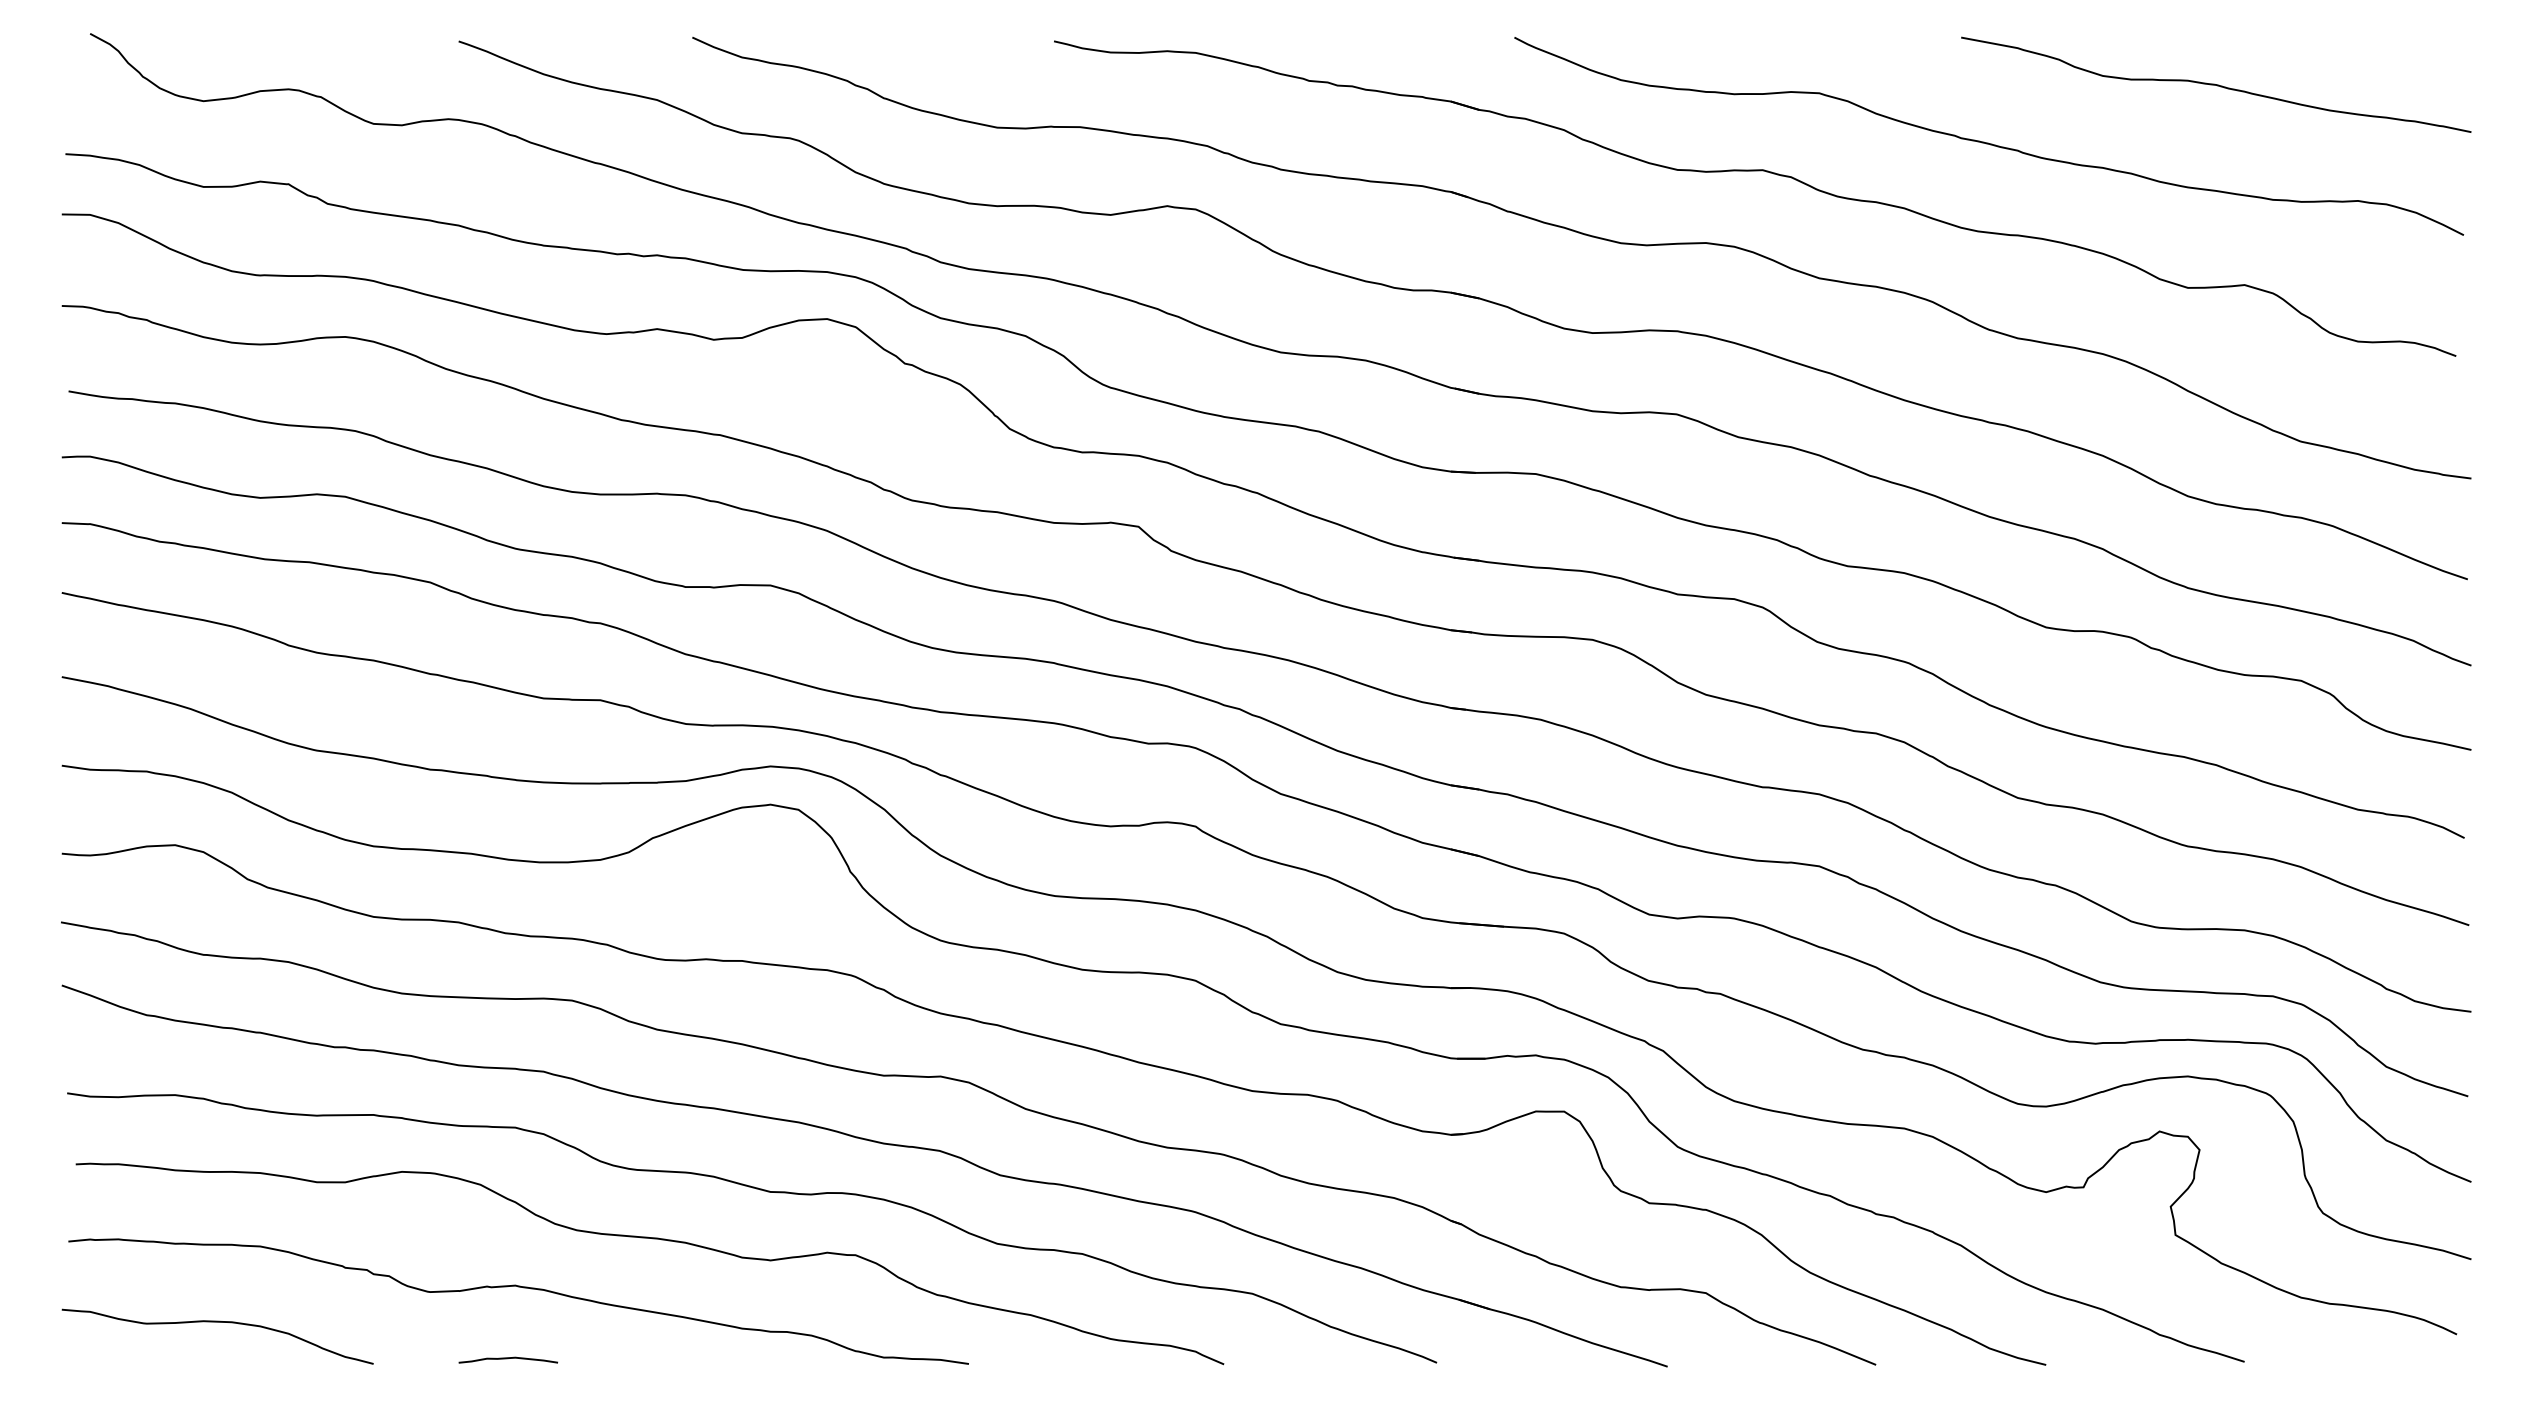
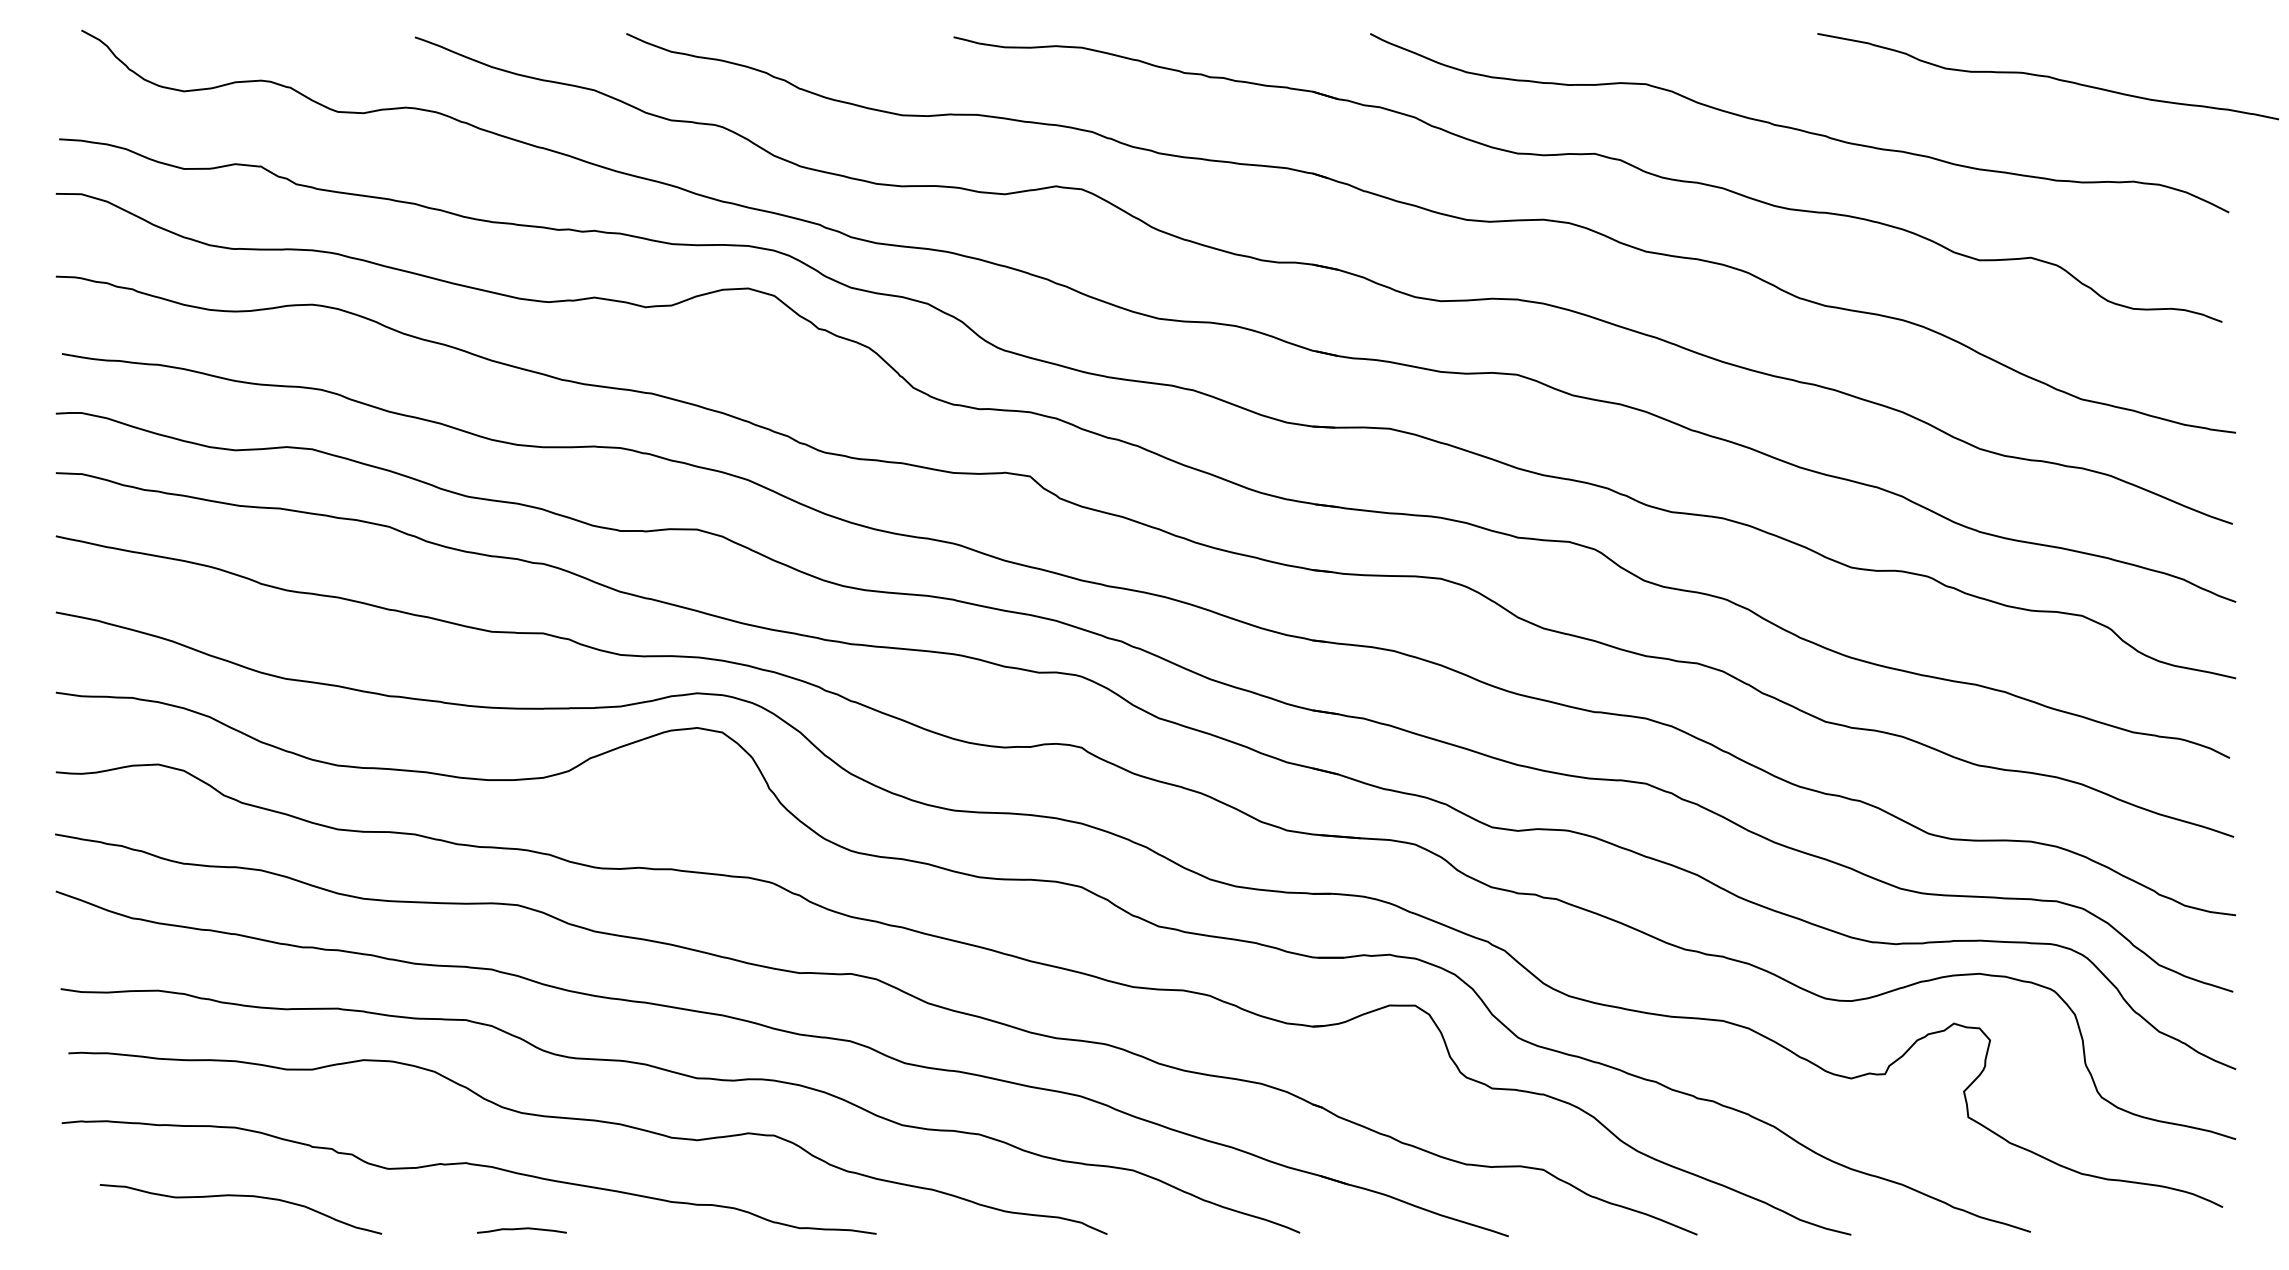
curve: (2216, 84) -> (2048, 76), moved
curve: (217, 1322) -> (240, 1196), moved
curve: (507, 1359) -> (521, 1229), moved

